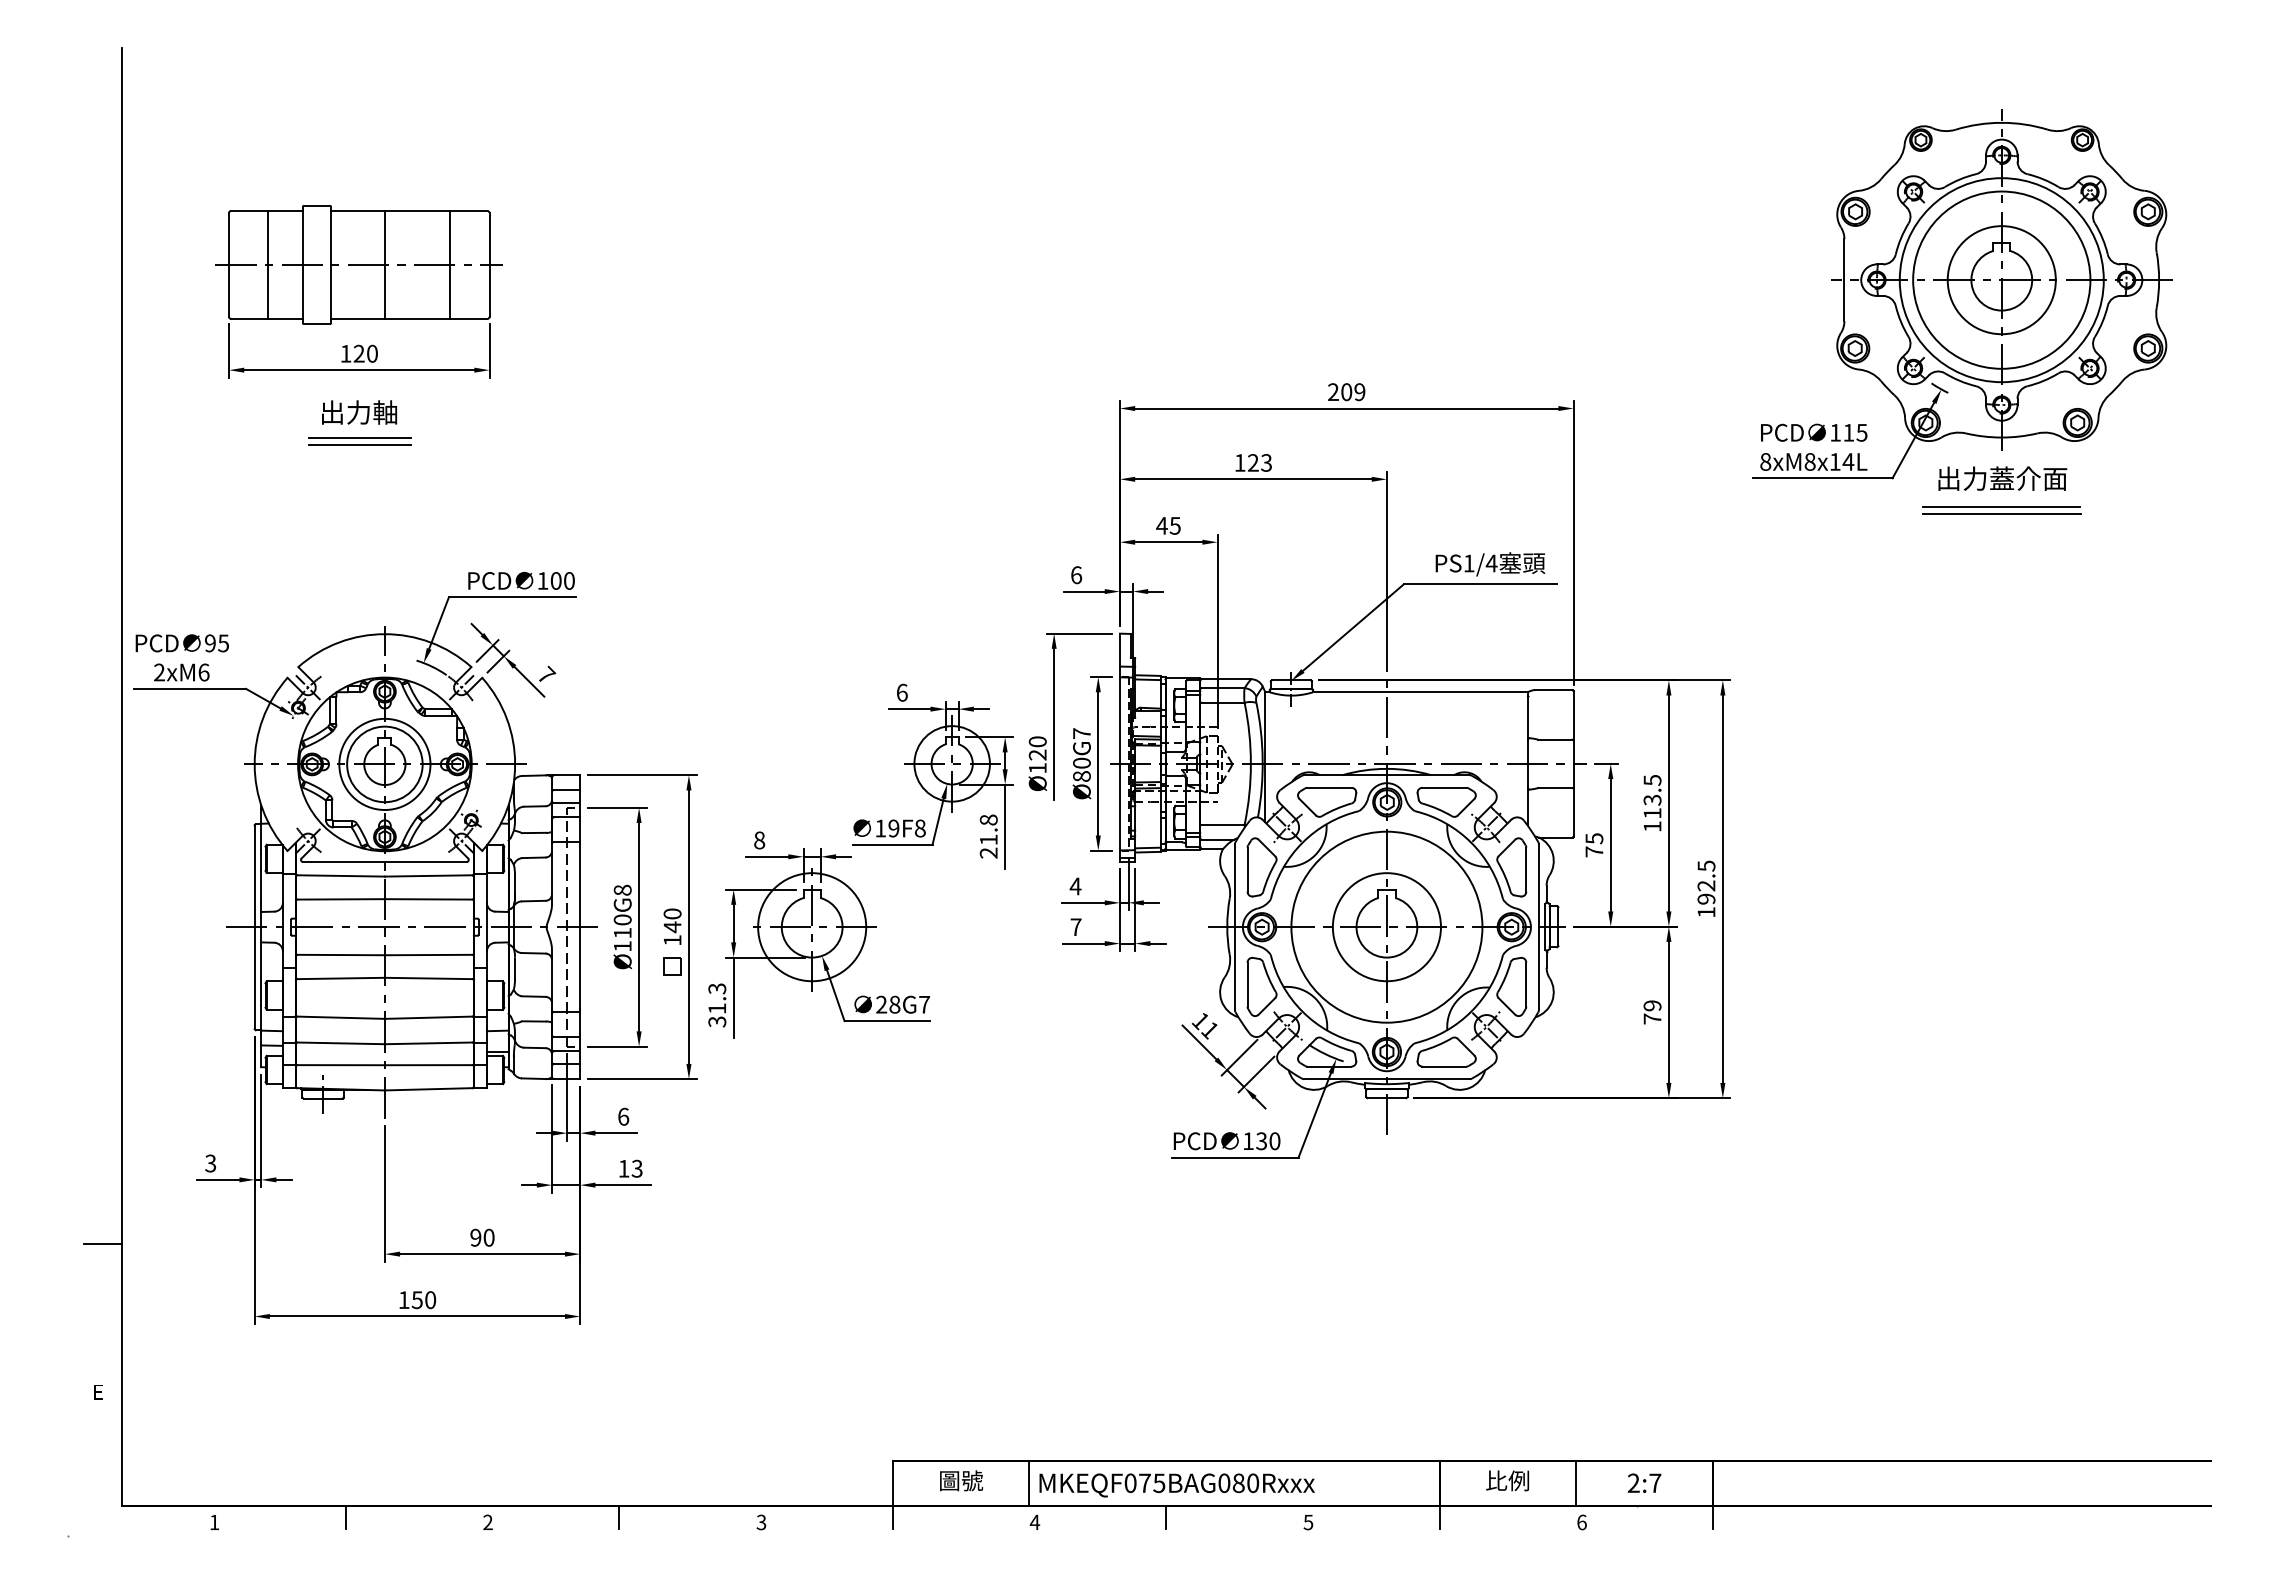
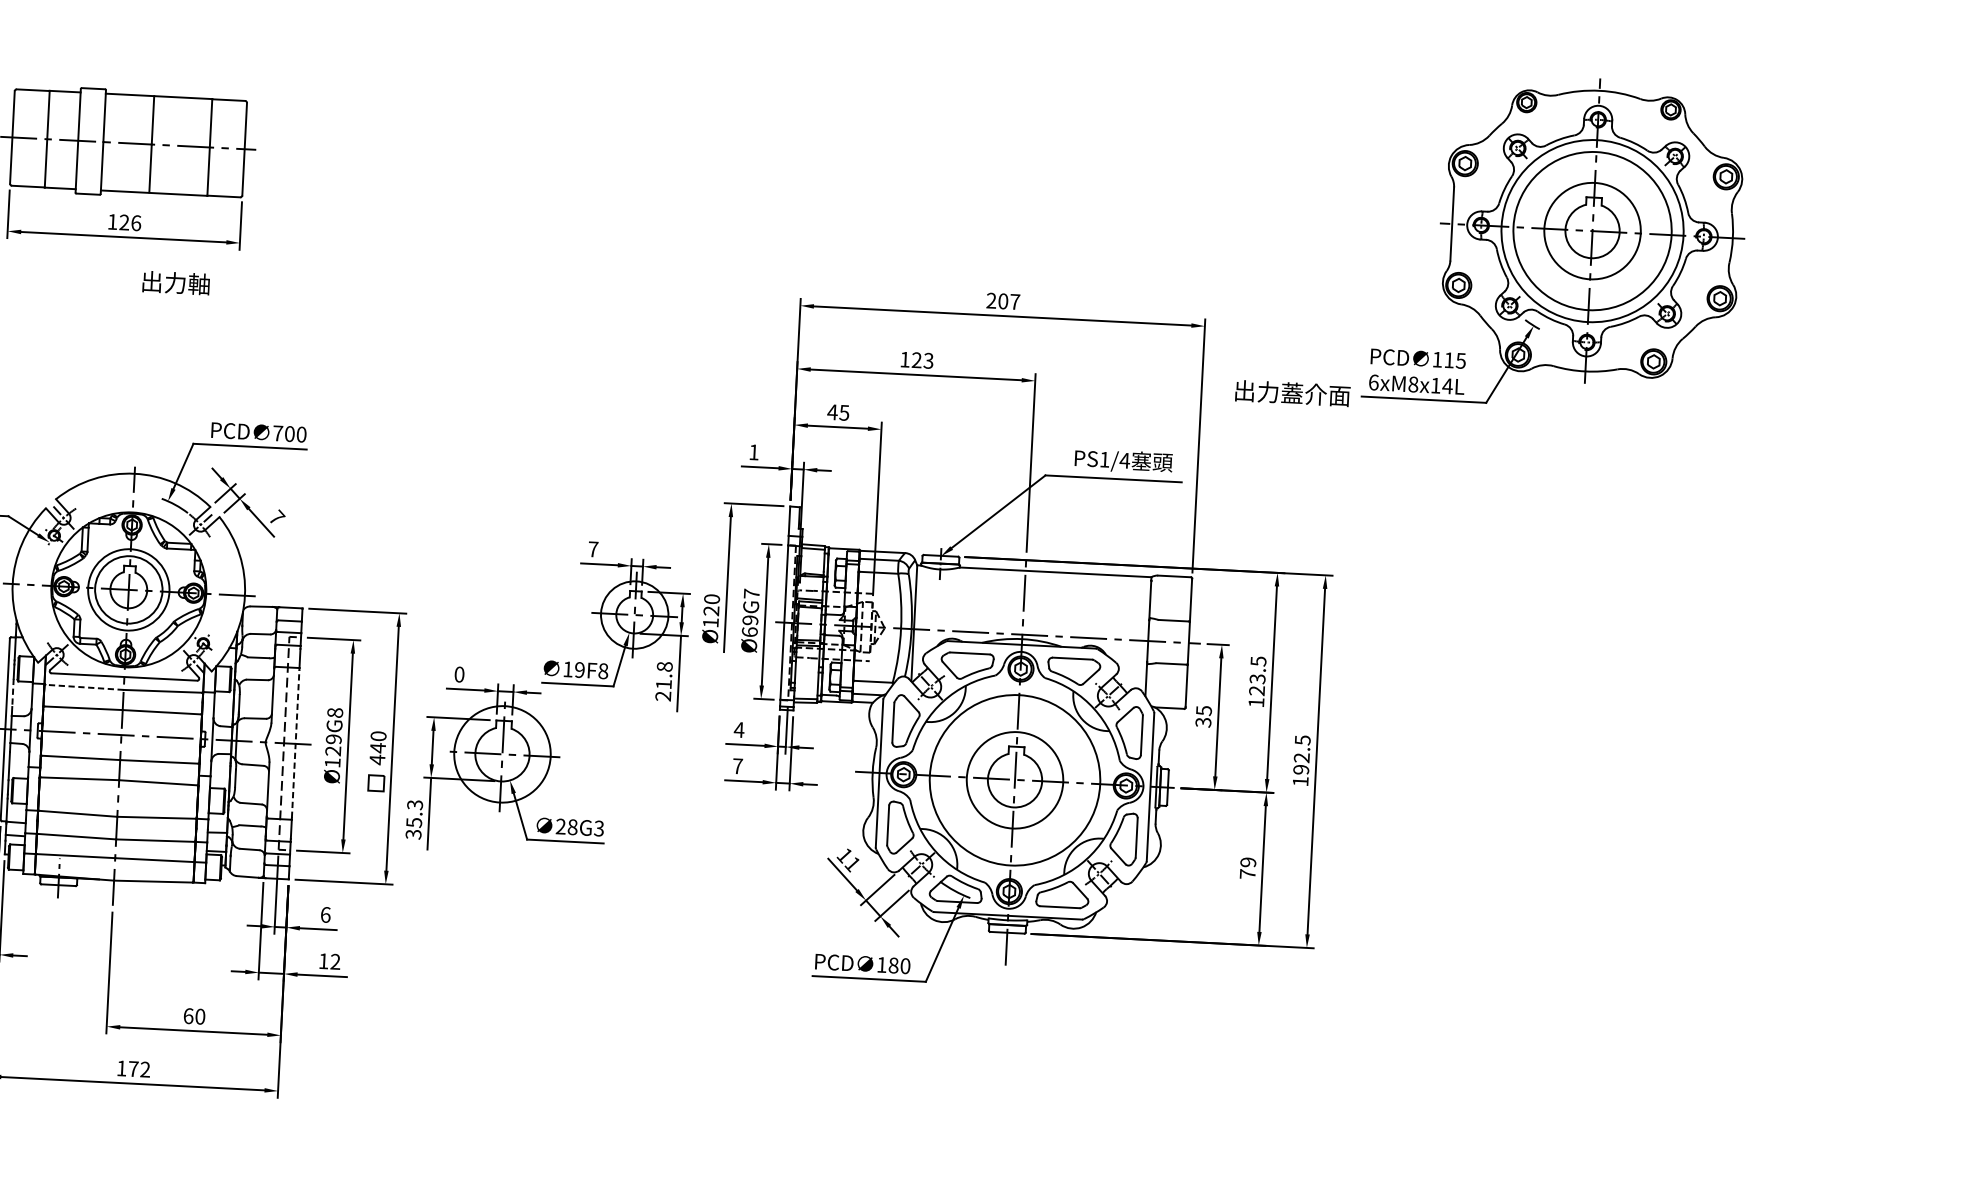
text: (372, 353) -> (136, 222), 120 -> 126
text: (1359, 392) -> (1014, 302), 209 -> 207
text: (359, 412) -> (176, 283), moved
line: (359, 438) -> (120, 298), removed
line: (359, 445) -> (120, 304), removed
text: (1765, 461) -> (1373, 382), 8xM8x14L -> 6xM8x14L
text: (2002, 478) -> (1292, 393), moved
line: (2001, 506) -> (1582, 432), removed
line: (2001, 514) -> (1581, 440), removed
text: (1076, 575) -> (754, 452), 6 -> 1
text: (542, 580) -> (277, 433), 100 -> 700
text: (901, 692) -> (592, 549), 6 -> 7
text: (1081, 769) -> (749, 625), Ø80G7 -> Ø69G7
text: (1652, 813) -> (1256, 690), 113.5 -> 123.5
text: (759, 840) -> (459, 674), 8 -> 0
text: (1594, 851) -> (1203, 722), 75 -> 35
line: (340, 875) -> (84, 686), solid -> dashed
line: (261, 886) -> (13, 693), solid -> dashed
text: (622, 926) -> (333, 745), Ø110G8 -> Ø129G8
line: (580, 927) -> (295, 744), solid -> dashed
text: (672, 940) -> (377, 759), 140 -> 440
text: (924, 1004) -> (599, 828), 28G7 -> 28G3
text: (717, 1008) -> (414, 822), 31.3 -> 35.3
text: (1261, 1141) -> (893, 965), 130 -> 180
text: (636, 1168) -> (334, 961), 13 -> 12
text: (475, 1237) -> (188, 1015), 90 -> 60
text: (423, 1300) -> (139, 1069), 150 -> 172

